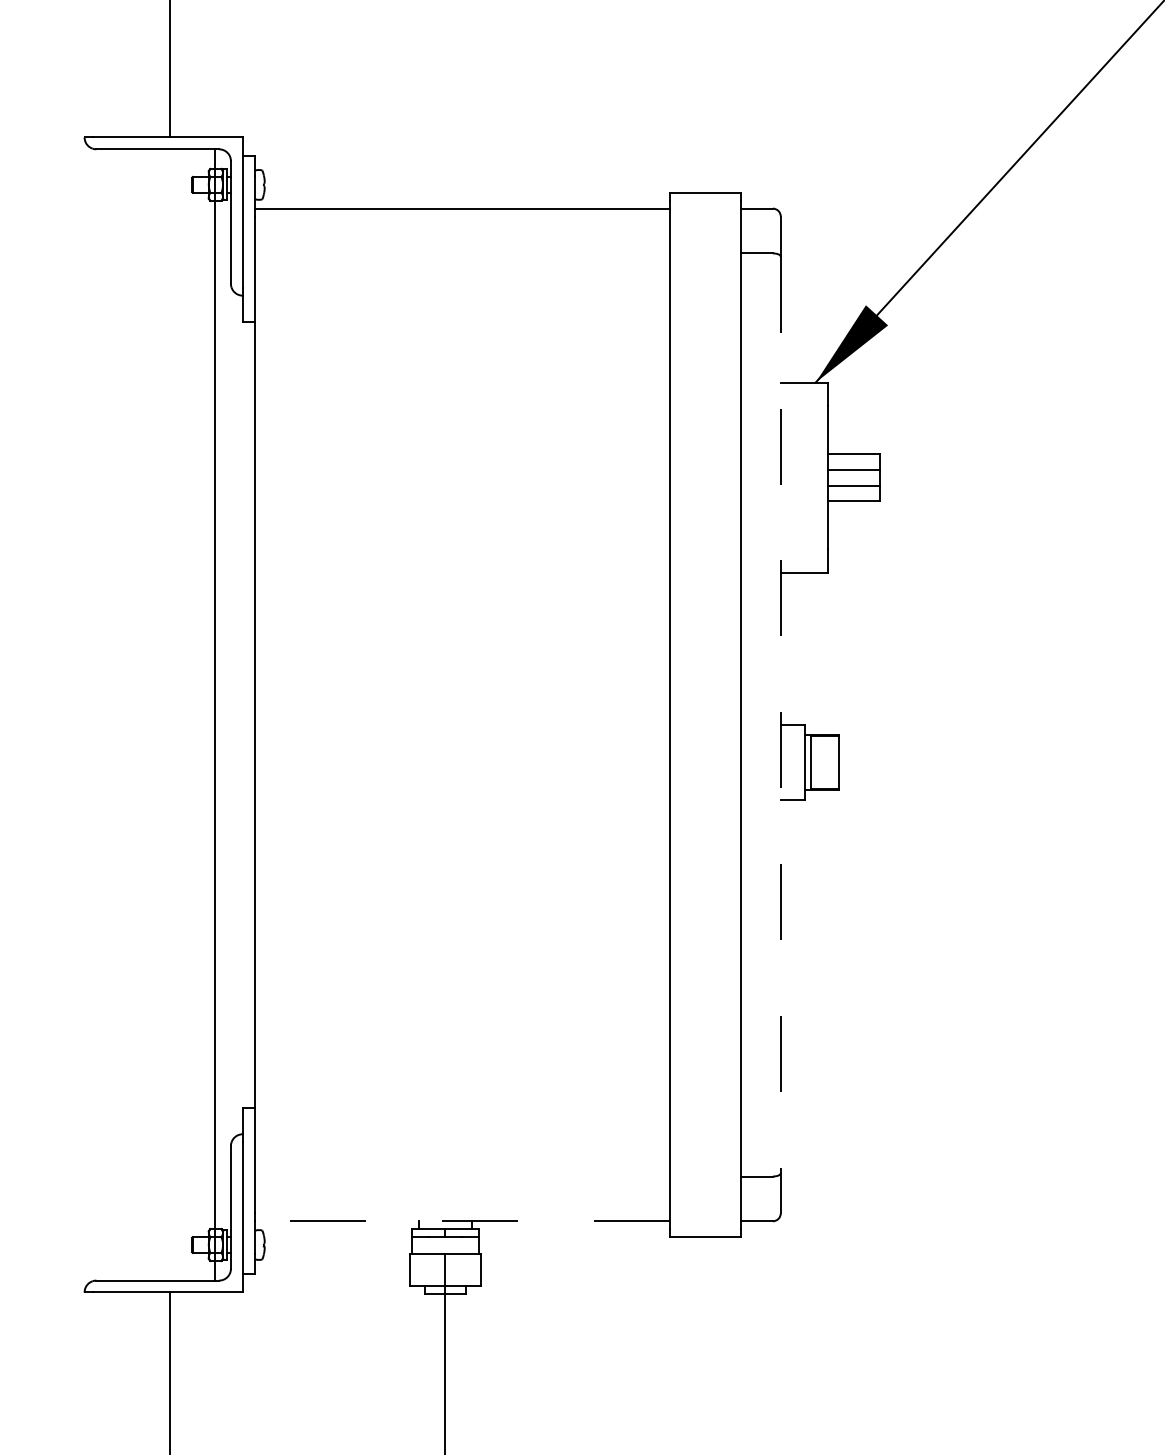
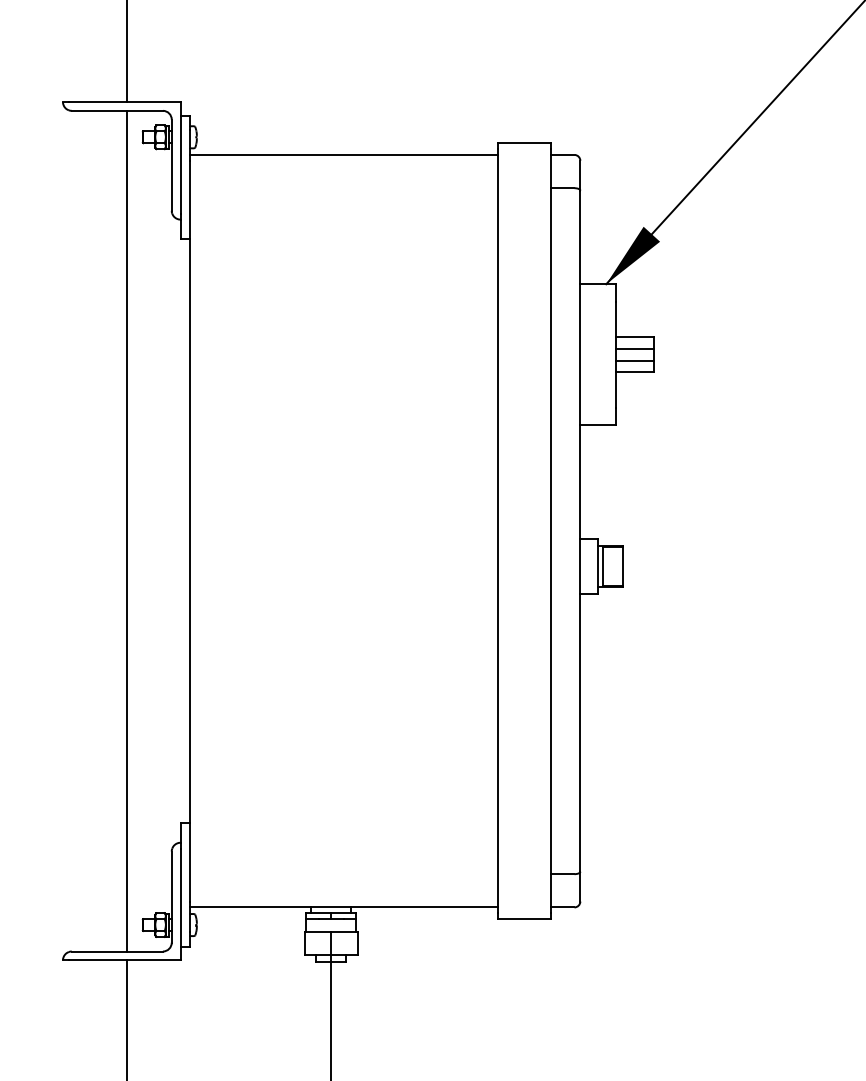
line: (215, 714) -> (126, 530), moved
line: (780, 715) -> (580, 531), dashed -> solid
line: (462, 1221) -> (343, 907), dashed -> solid

